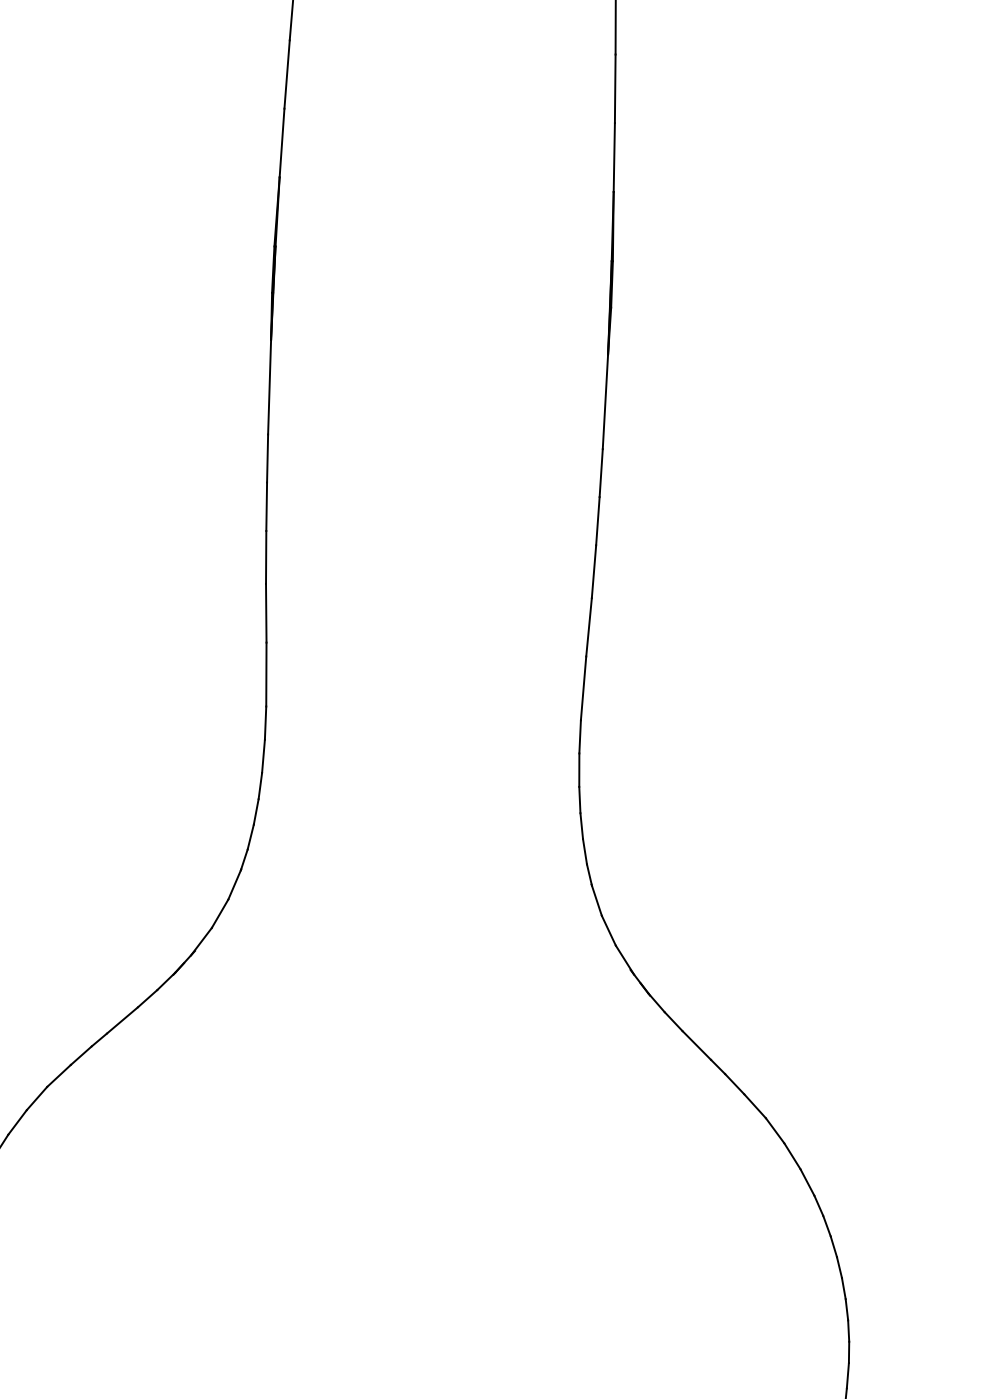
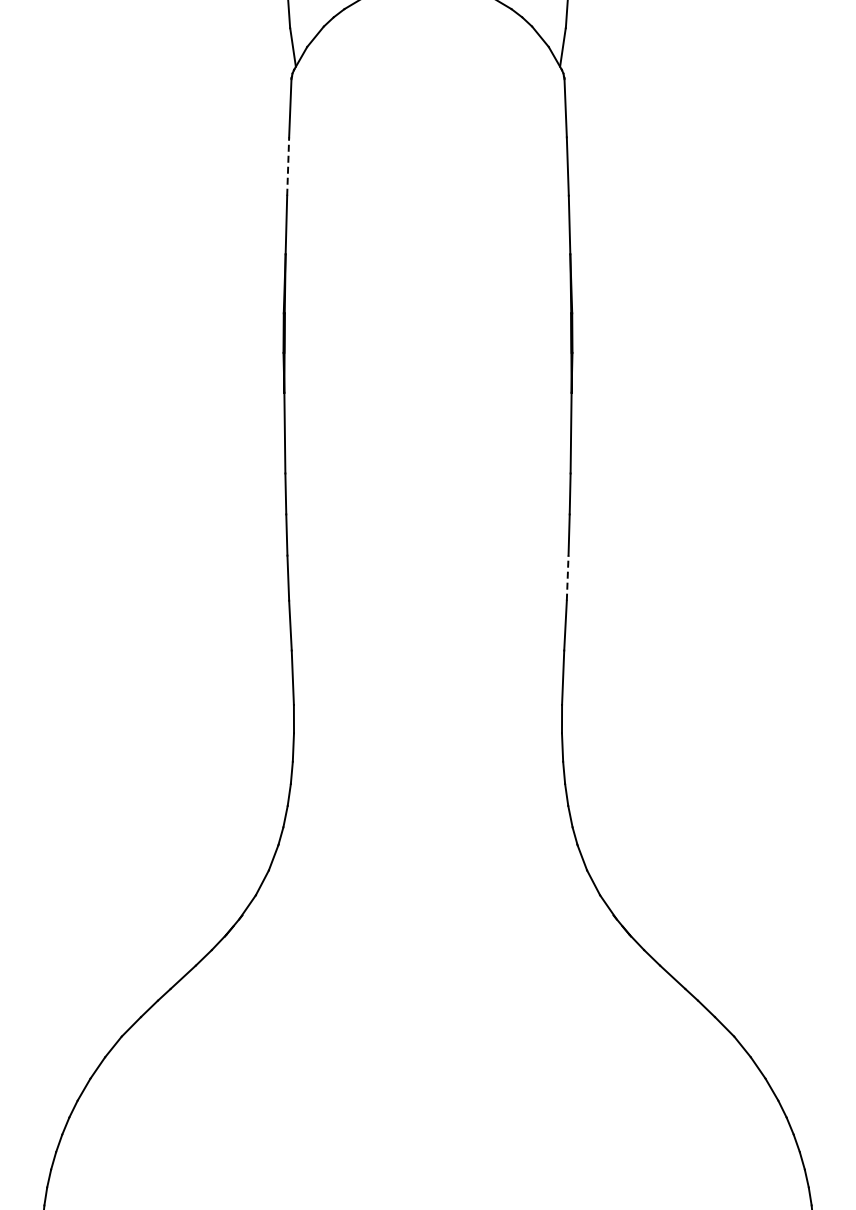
line: (287, 74) -> (288, 166), solid -> dashed
line: (593, 572) -> (567, 578), solid -> dashed

